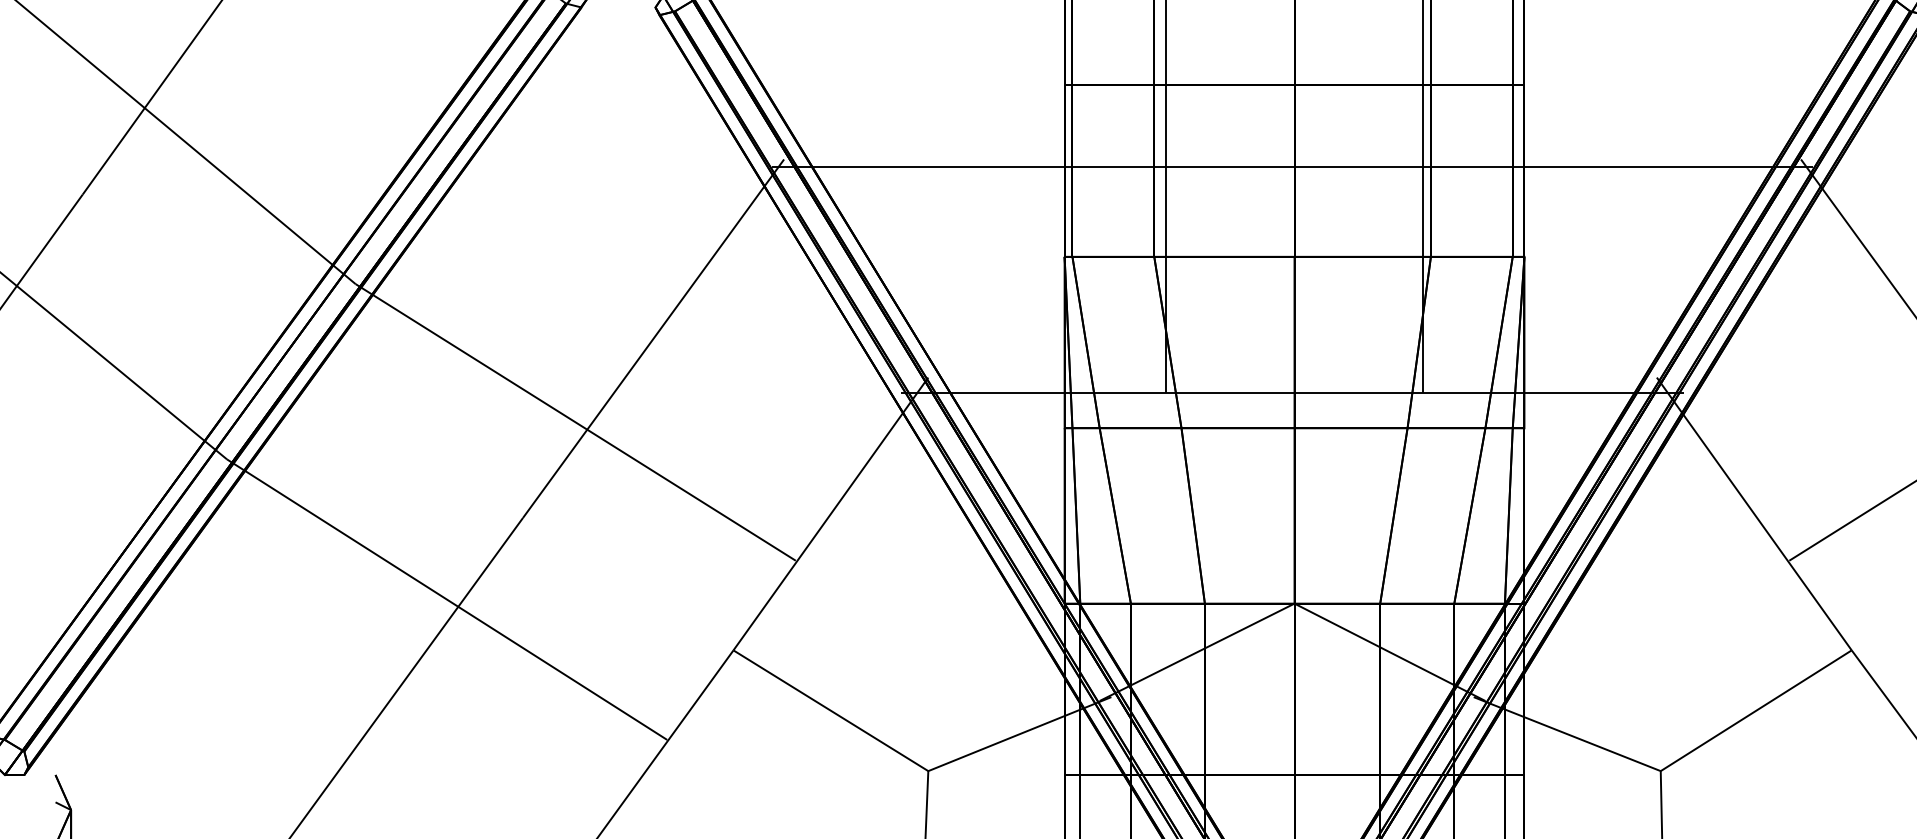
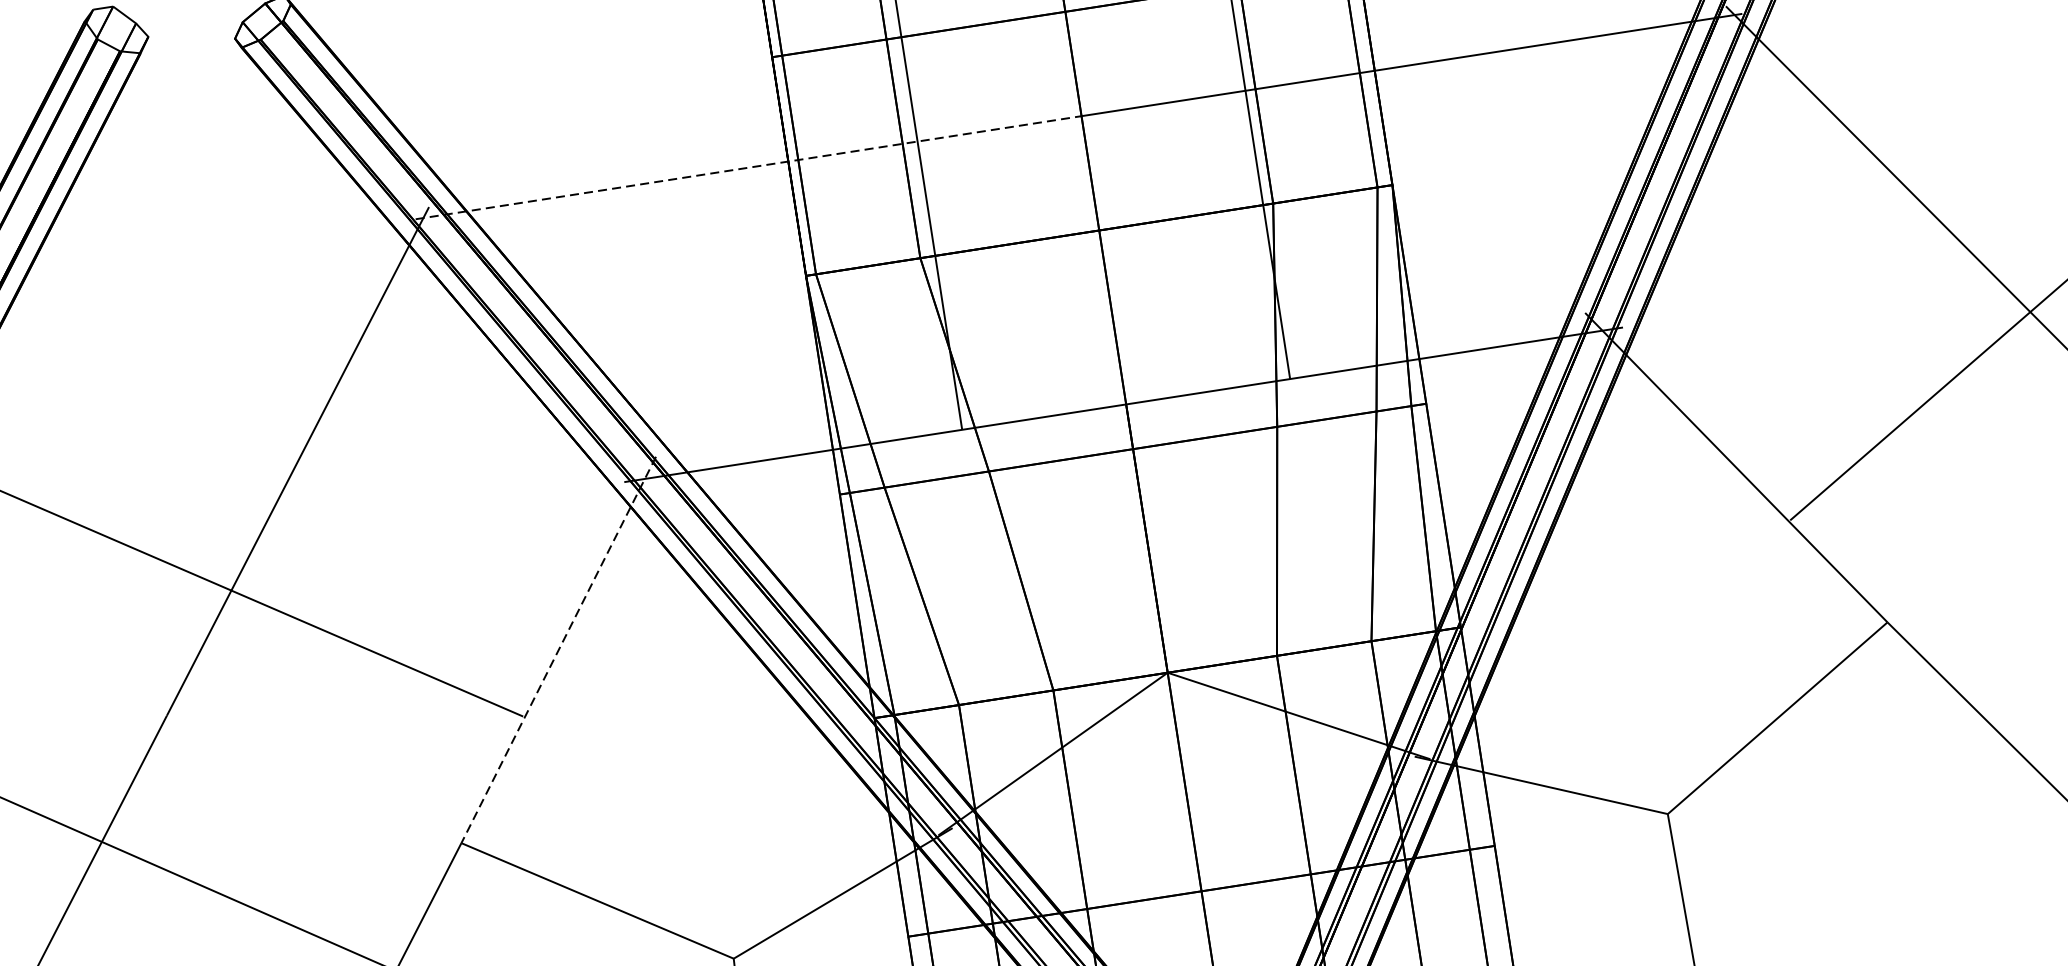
line: (1033, 167) -> (748, 168), solid -> dashed
line: (830, 513) -> (558, 649), solid -> dashed

